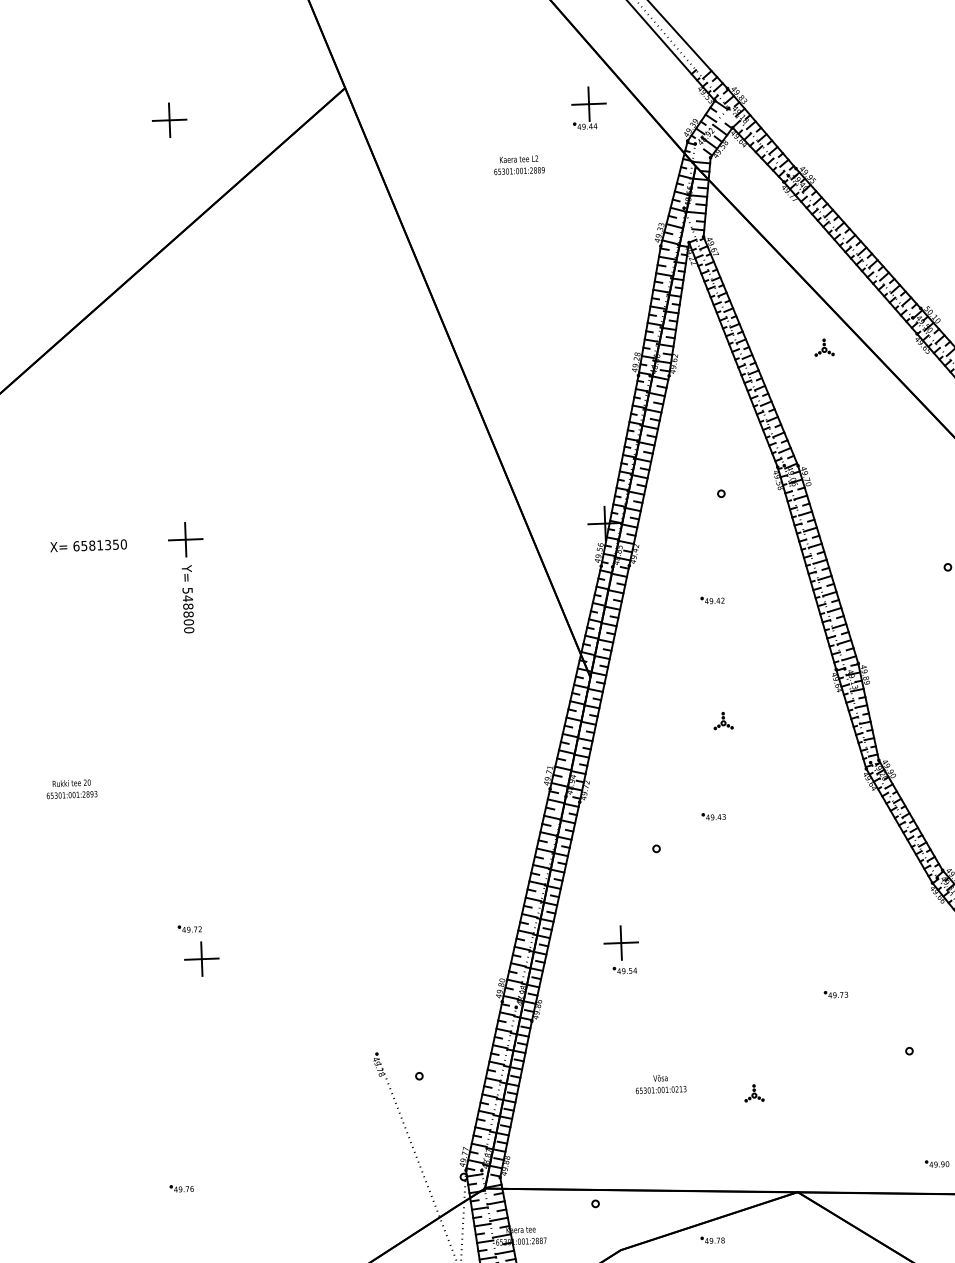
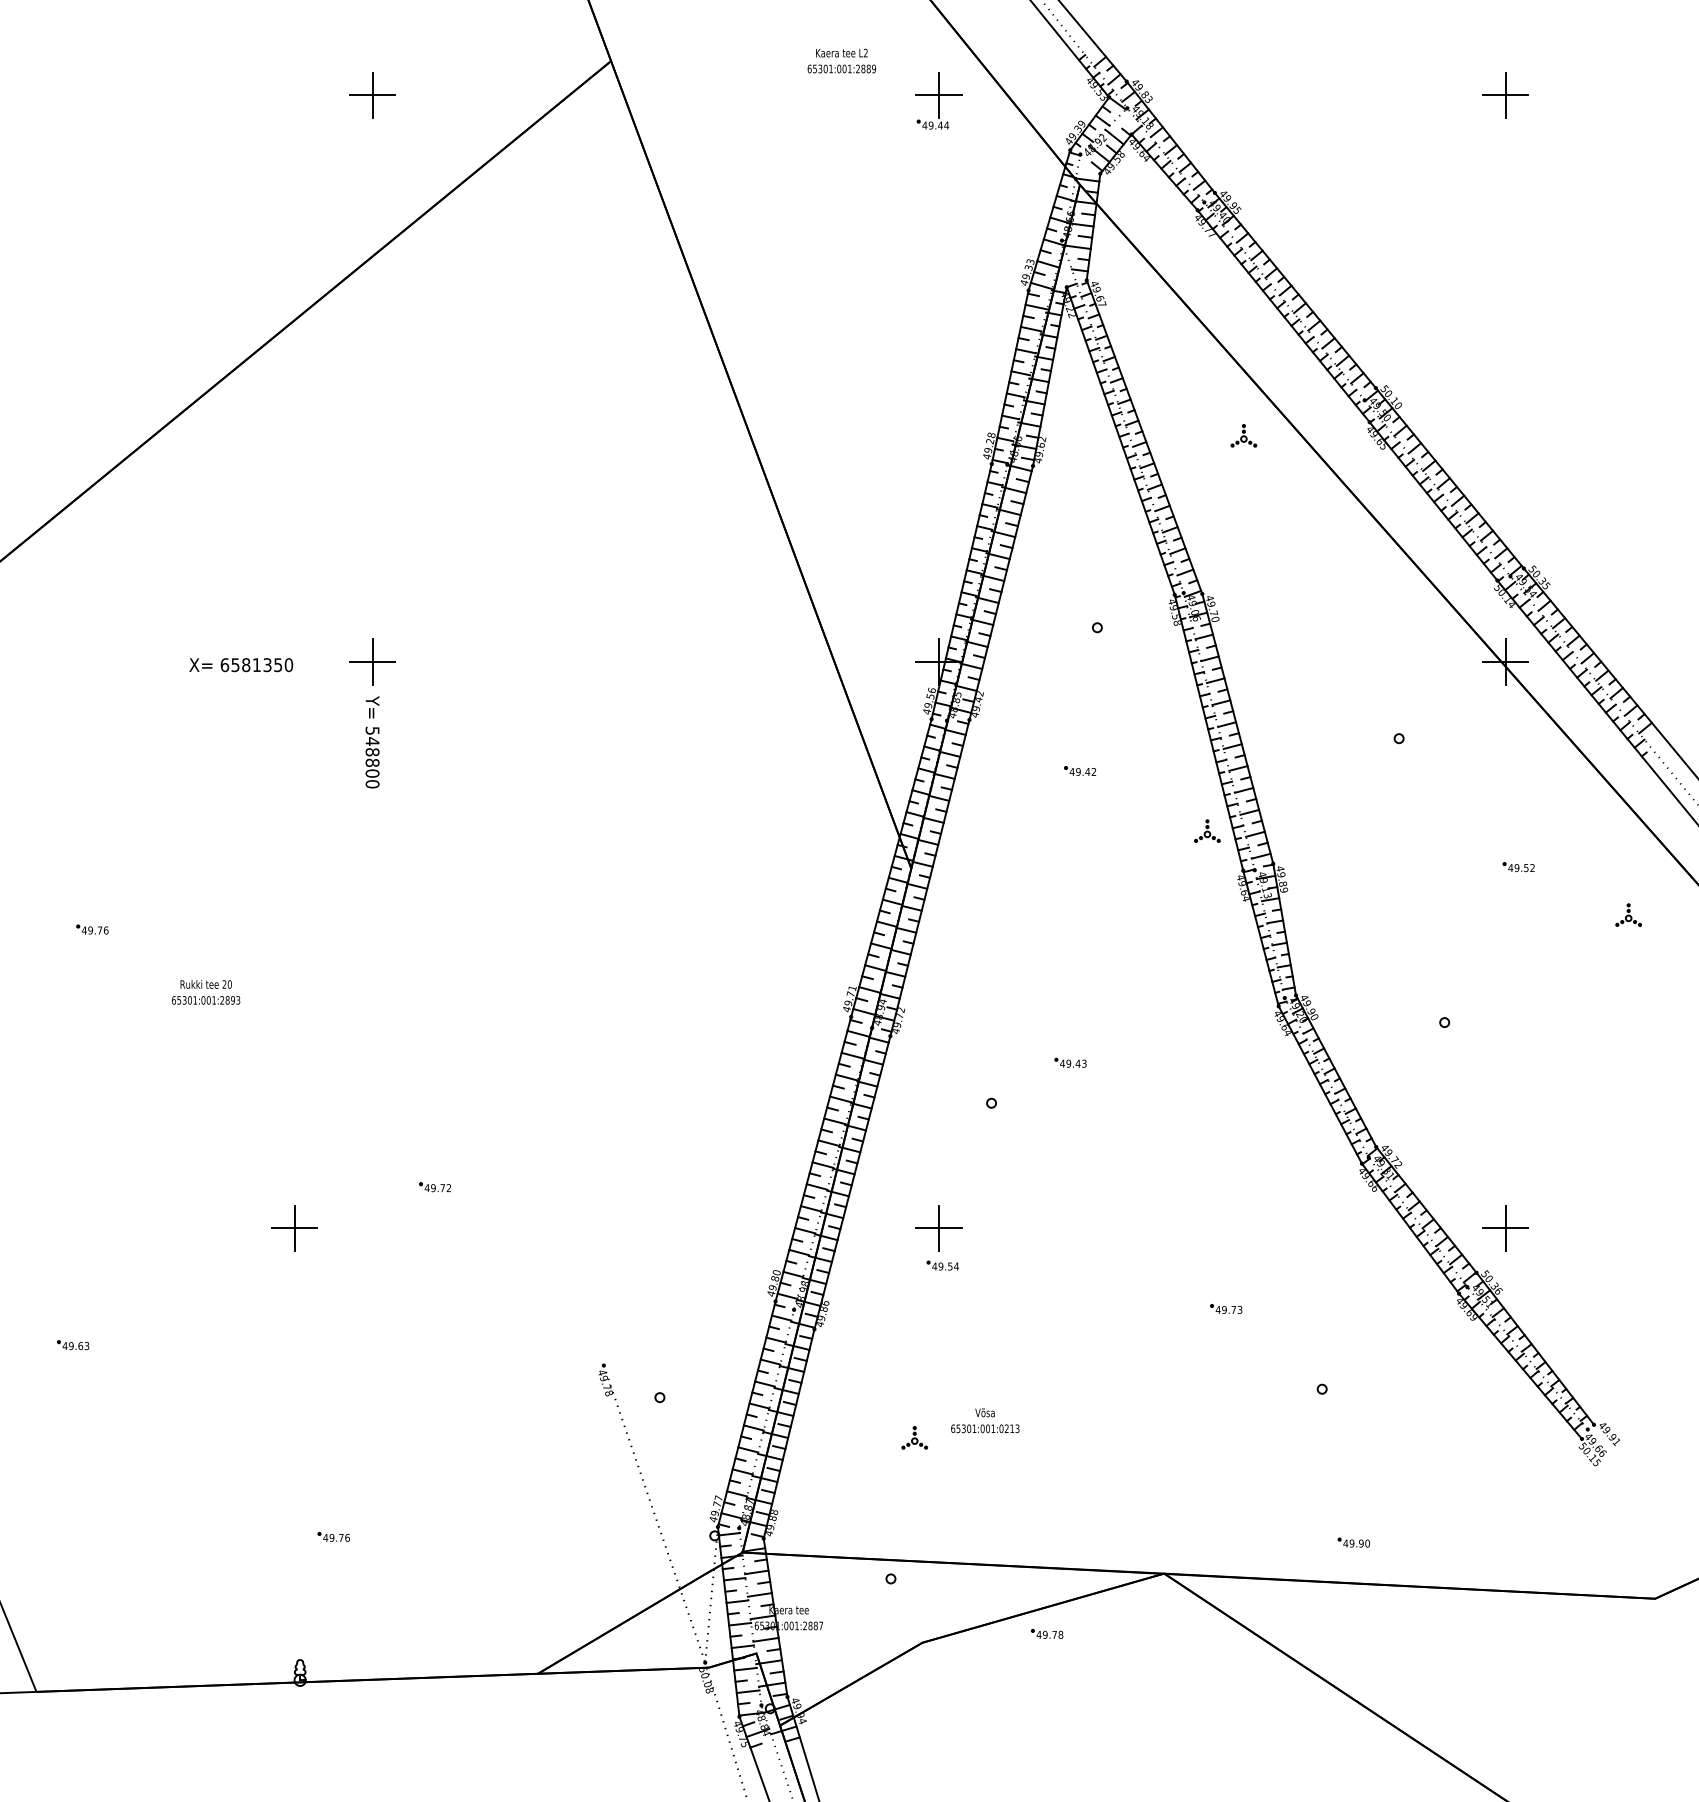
text: (519, 164) -> (841, 60), moved
part: (723, 720) -> (1207, 830), moved
part: (190, 929) -> (435, 1187), moved
part: (201, 959) -> (294, 1228), moved
part: (754, 1092) -> (914, 1437), moved

